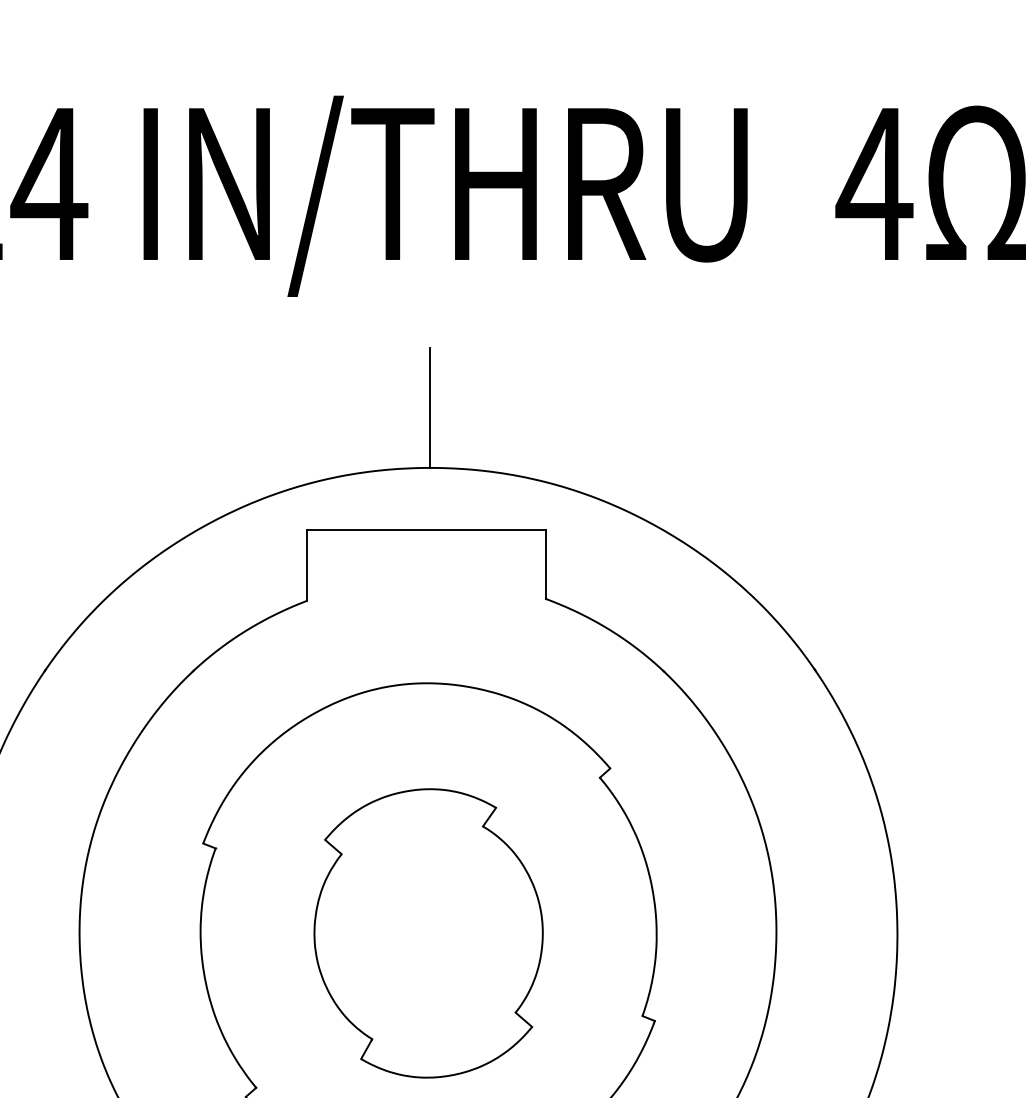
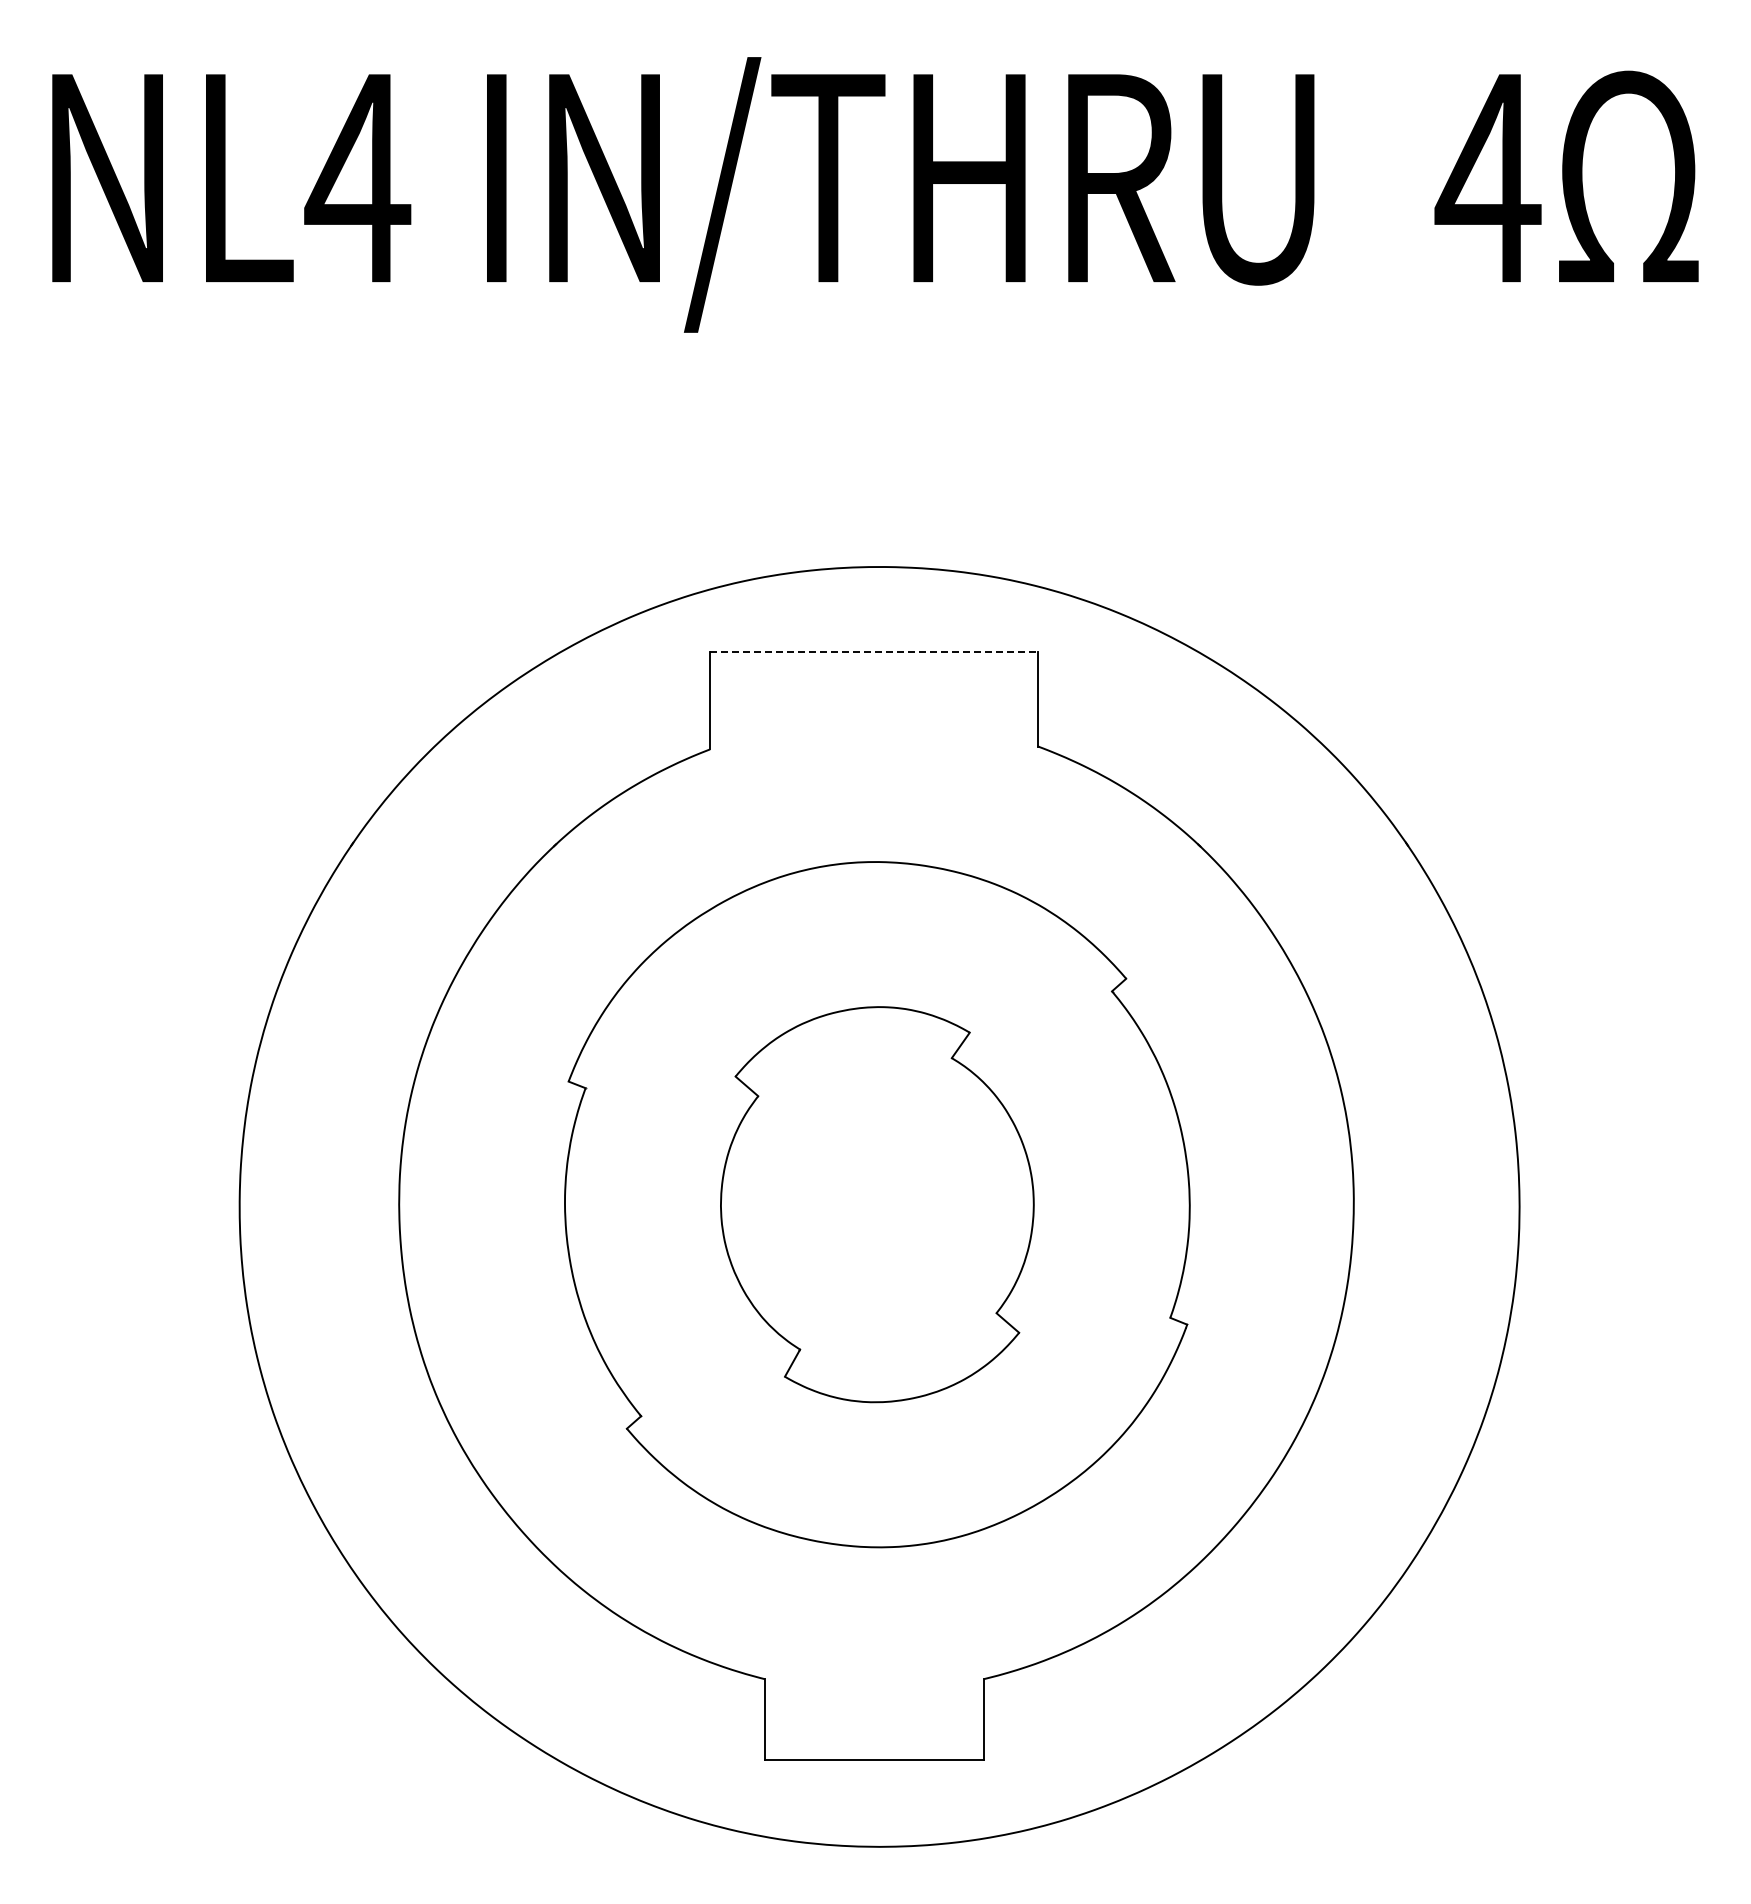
line: (430, 408) -> (879, 485), removed
line: (426, 530) -> (874, 652), solid -> dashed

